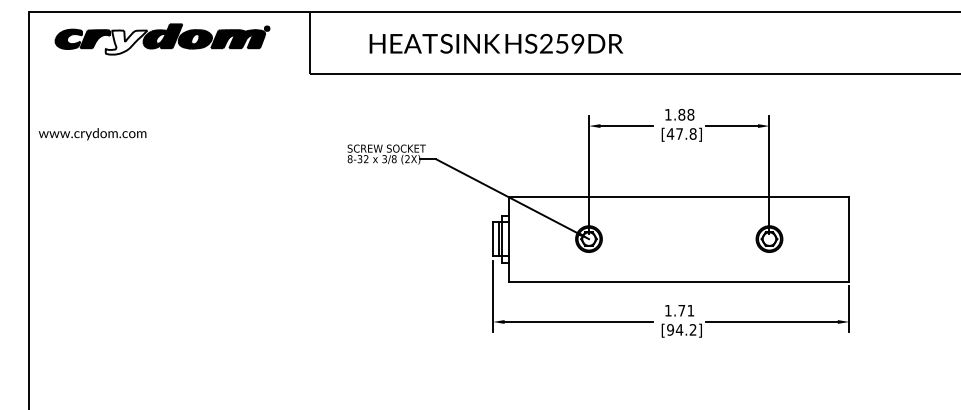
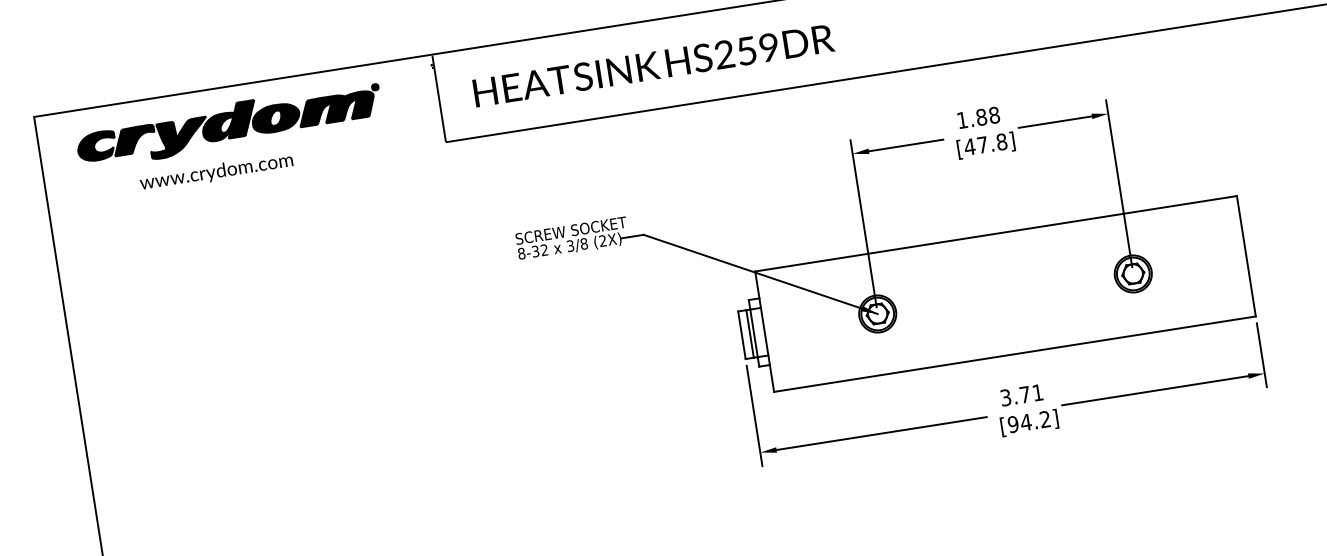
fill: (126, 42) -> (179, 138), added
text: (496, 43) -> (653, 65), moved
text: (92, 134) -> (216, 172), moved
text: (668, 310) -> (1006, 397), 1.71 -> 3.71

